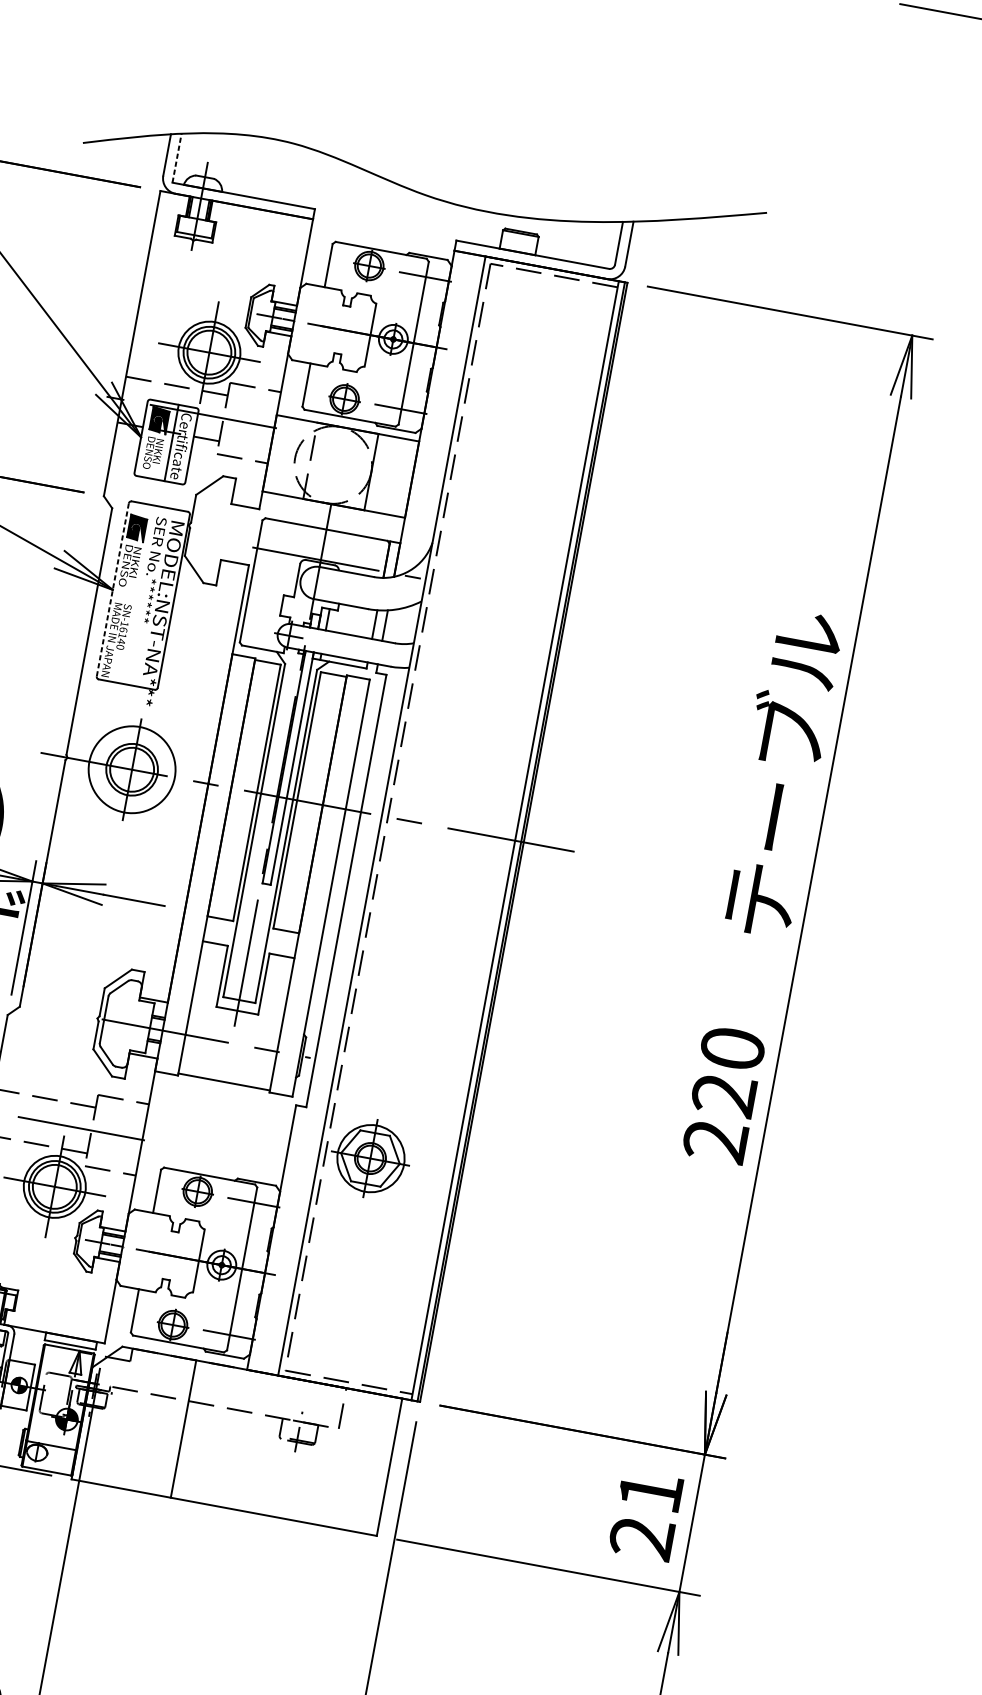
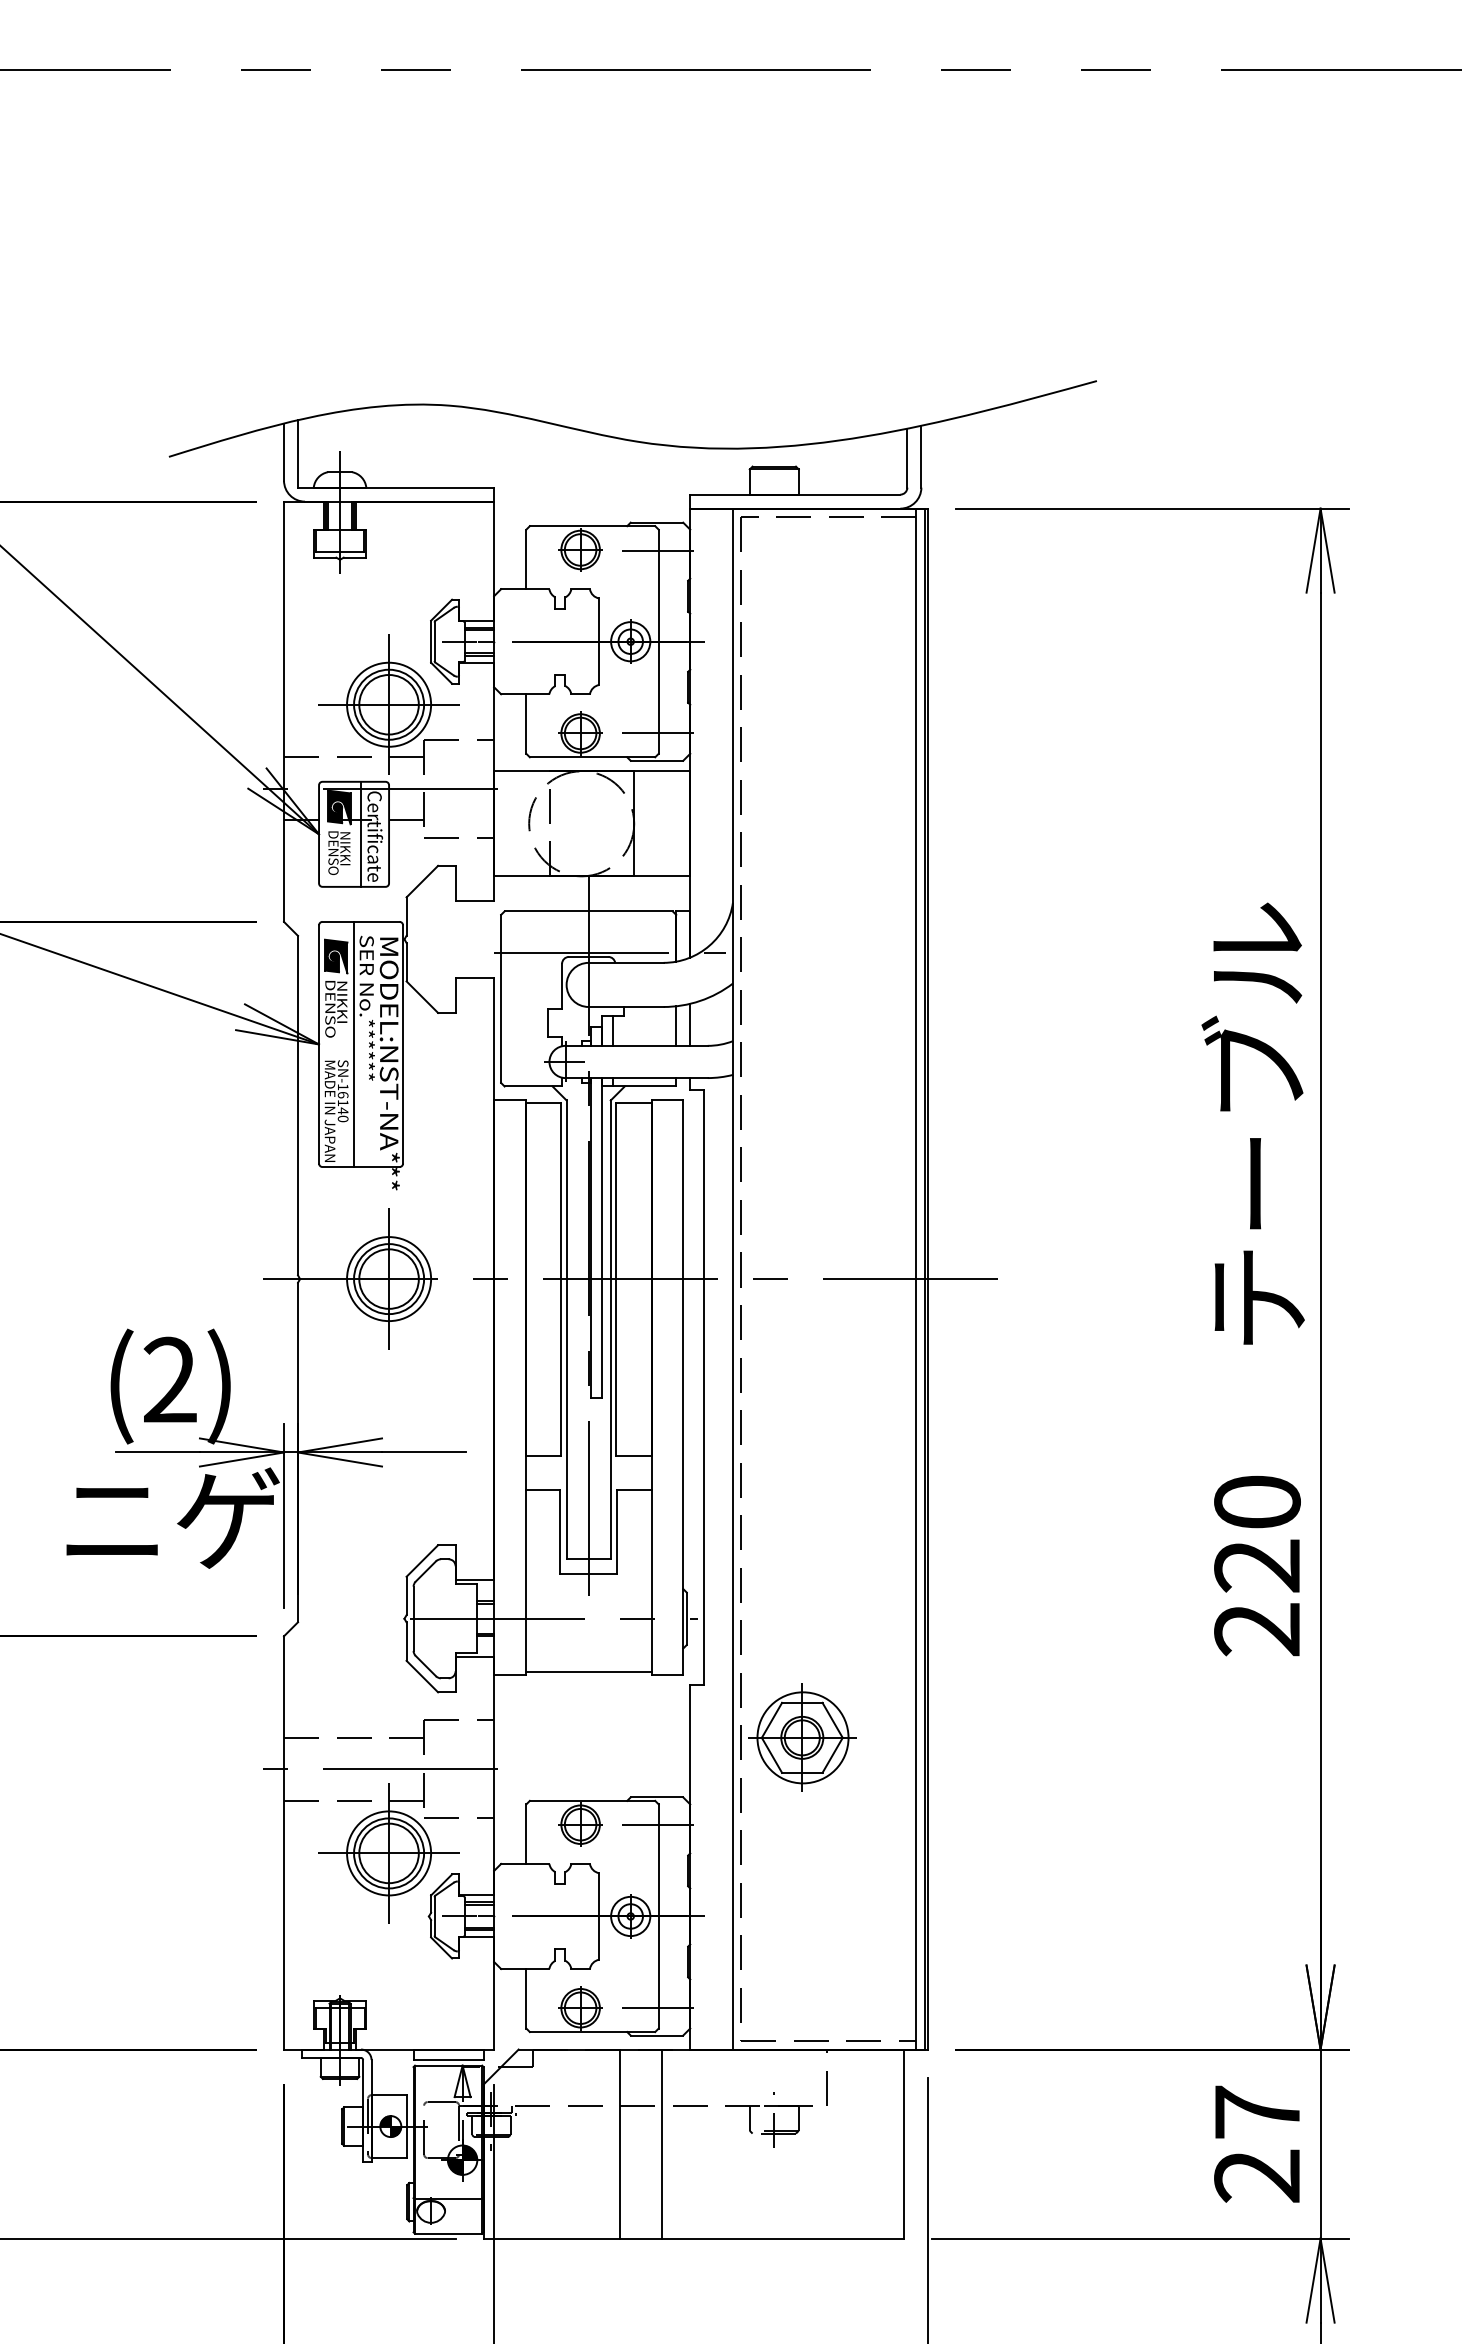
line: (177, 158) -> (298, 453), dashed -> solid
line: (113, 590) -> (319, 1044), dashed -> solid
line: (138, 594) -> (354, 1044), added
circle: (132, 770) -> (389, 1279), size x0.71
line: (214, 1434) -> (662, 2143), added
text: (650, 1491) -> (1257, 2111), 21 -> 27

